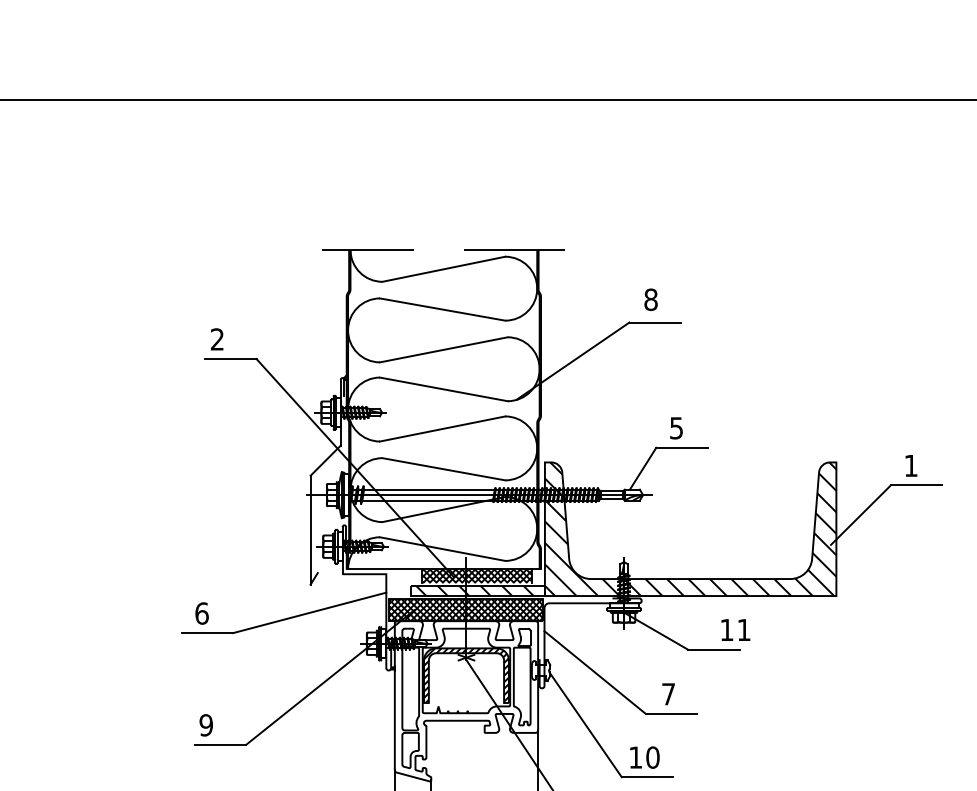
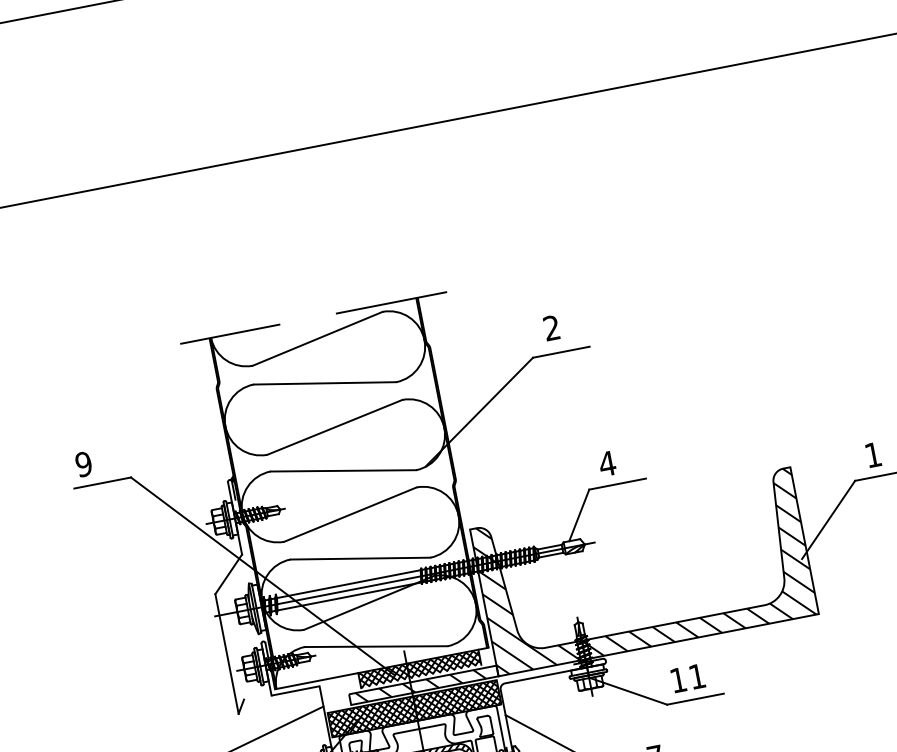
text: (650, 299) -> (551, 327), 8 -> 2
text: (217, 339) -> (83, 464), 2 -> 9
text: (676, 428) -> (607, 464), 5 -> 4
text: (735, 629) -> (687, 677), moved

